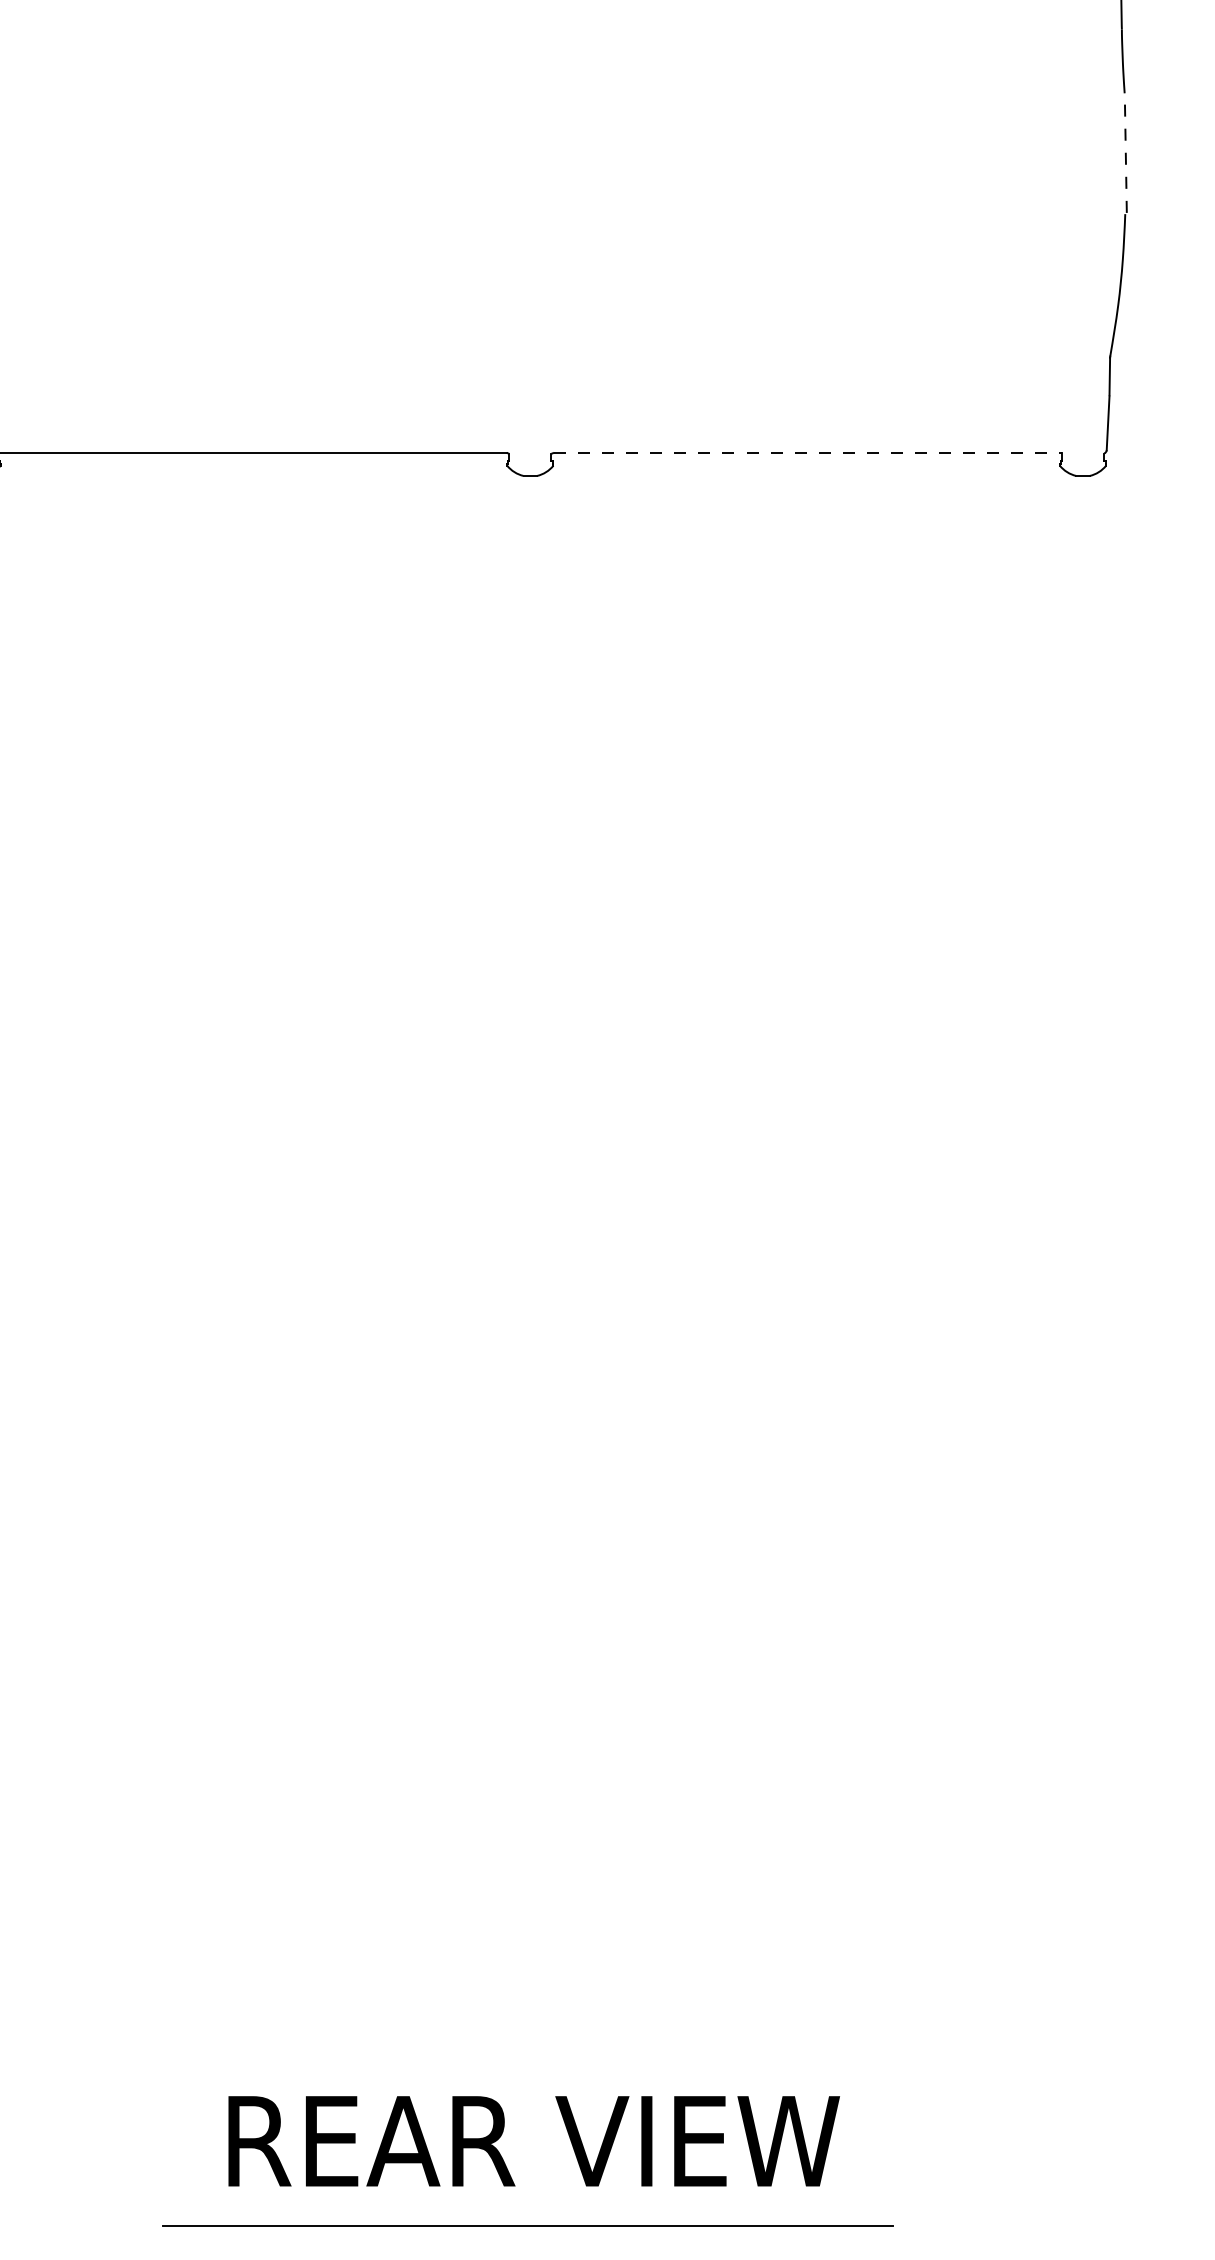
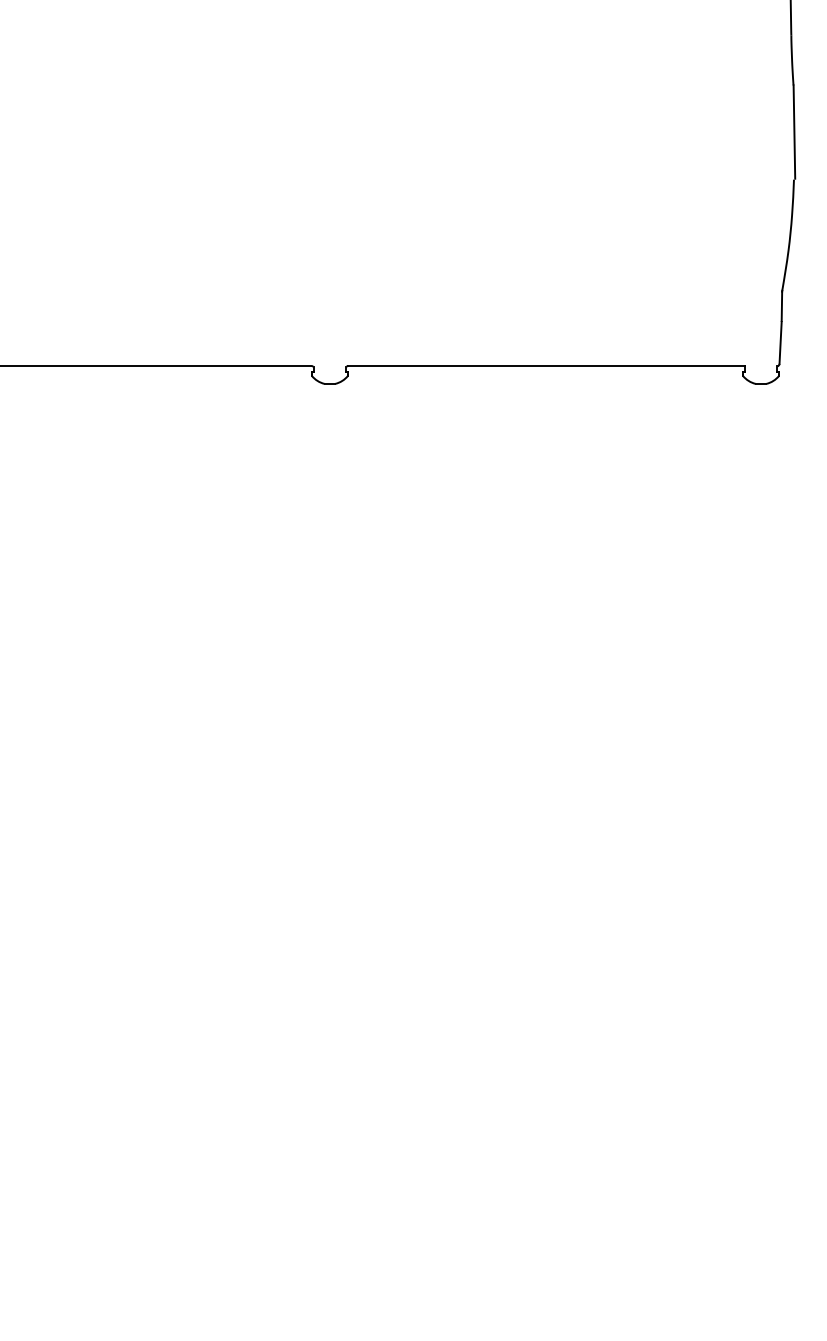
line: (1125, 153) -> (794, 132), dashed -> solid
line: (808, 452) -> (546, 365), dashed -> solid

